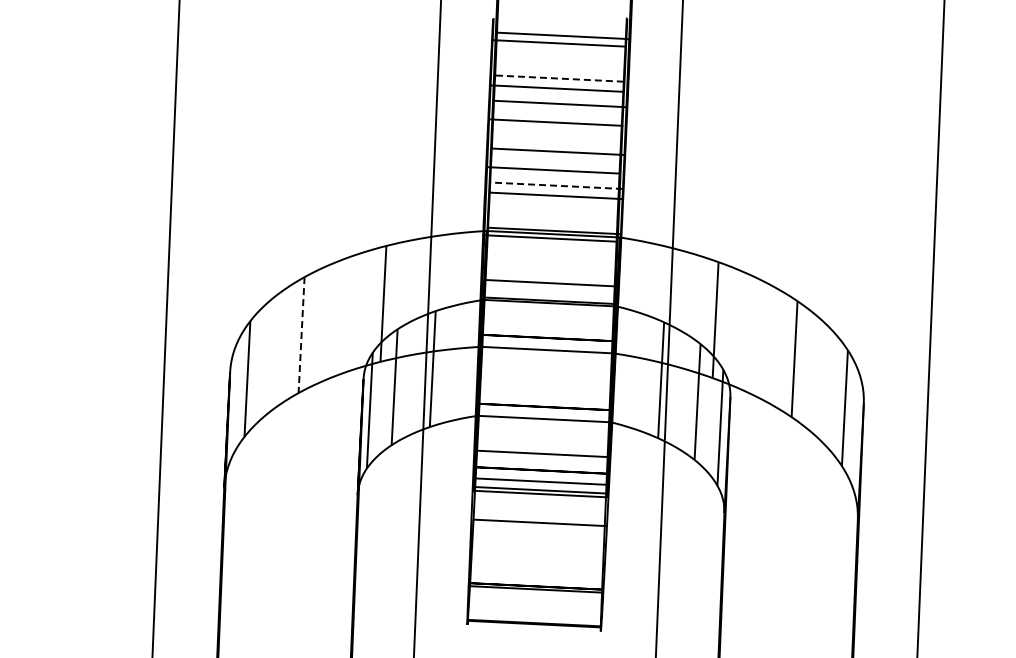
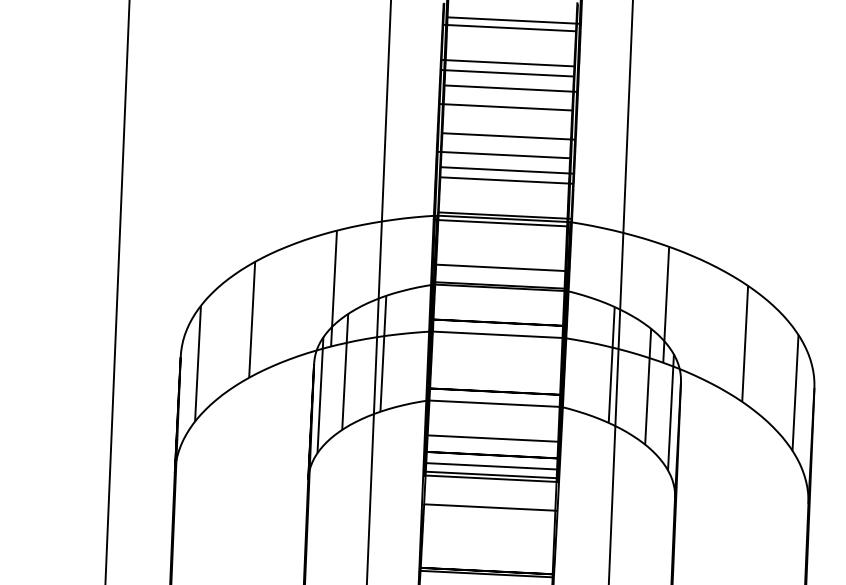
line: (557, 78) -> (508, 63), dashed -> solid
line: (556, 185) -> (507, 170), dashed -> solid
line: (301, 335) -> (252, 320), dashed -> solid

